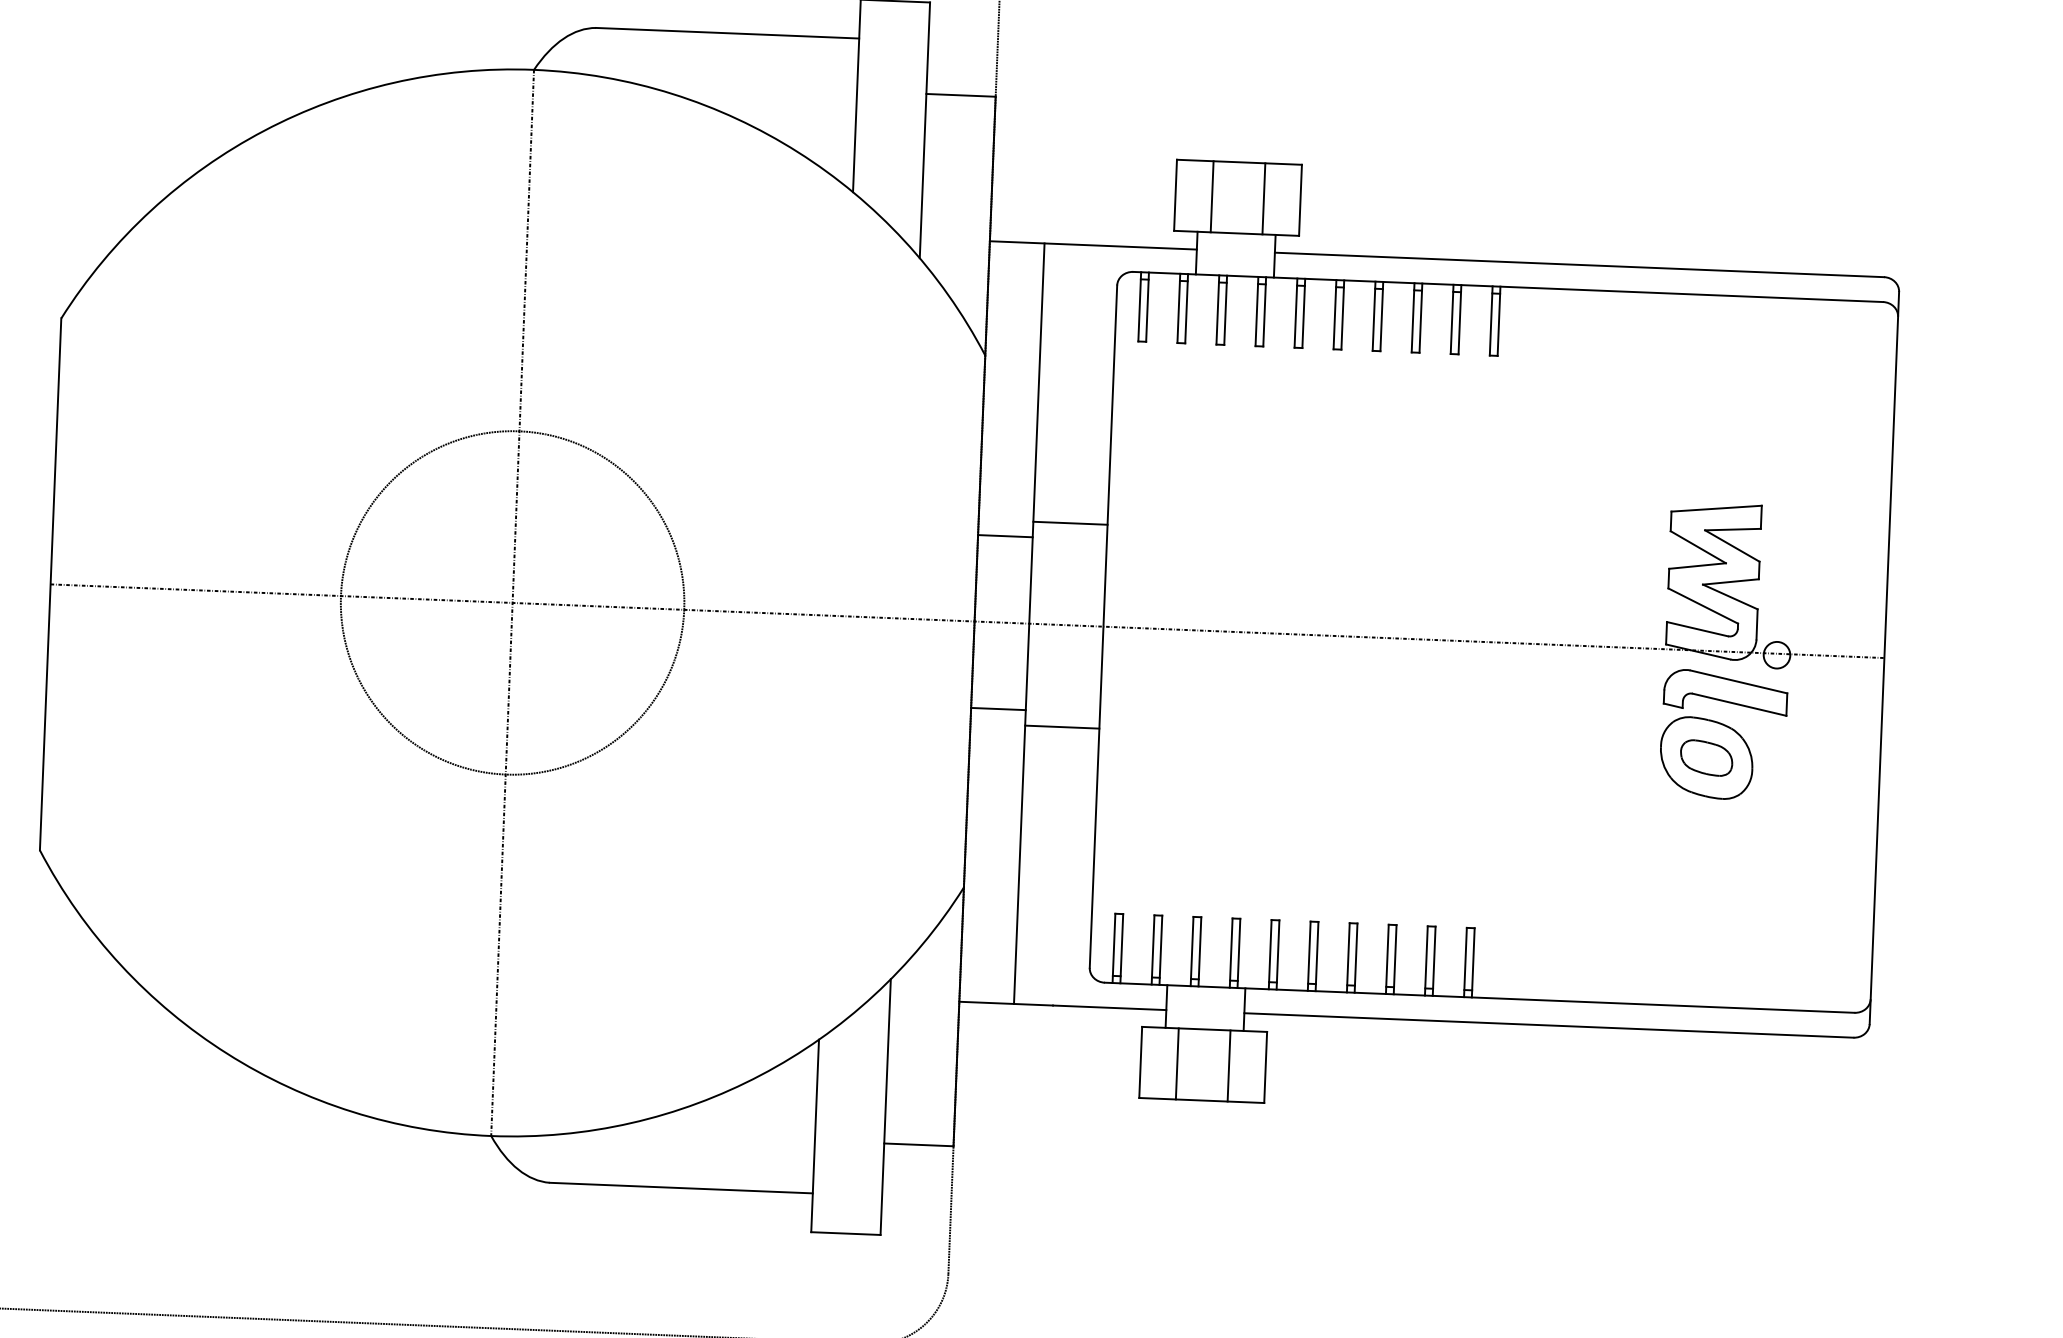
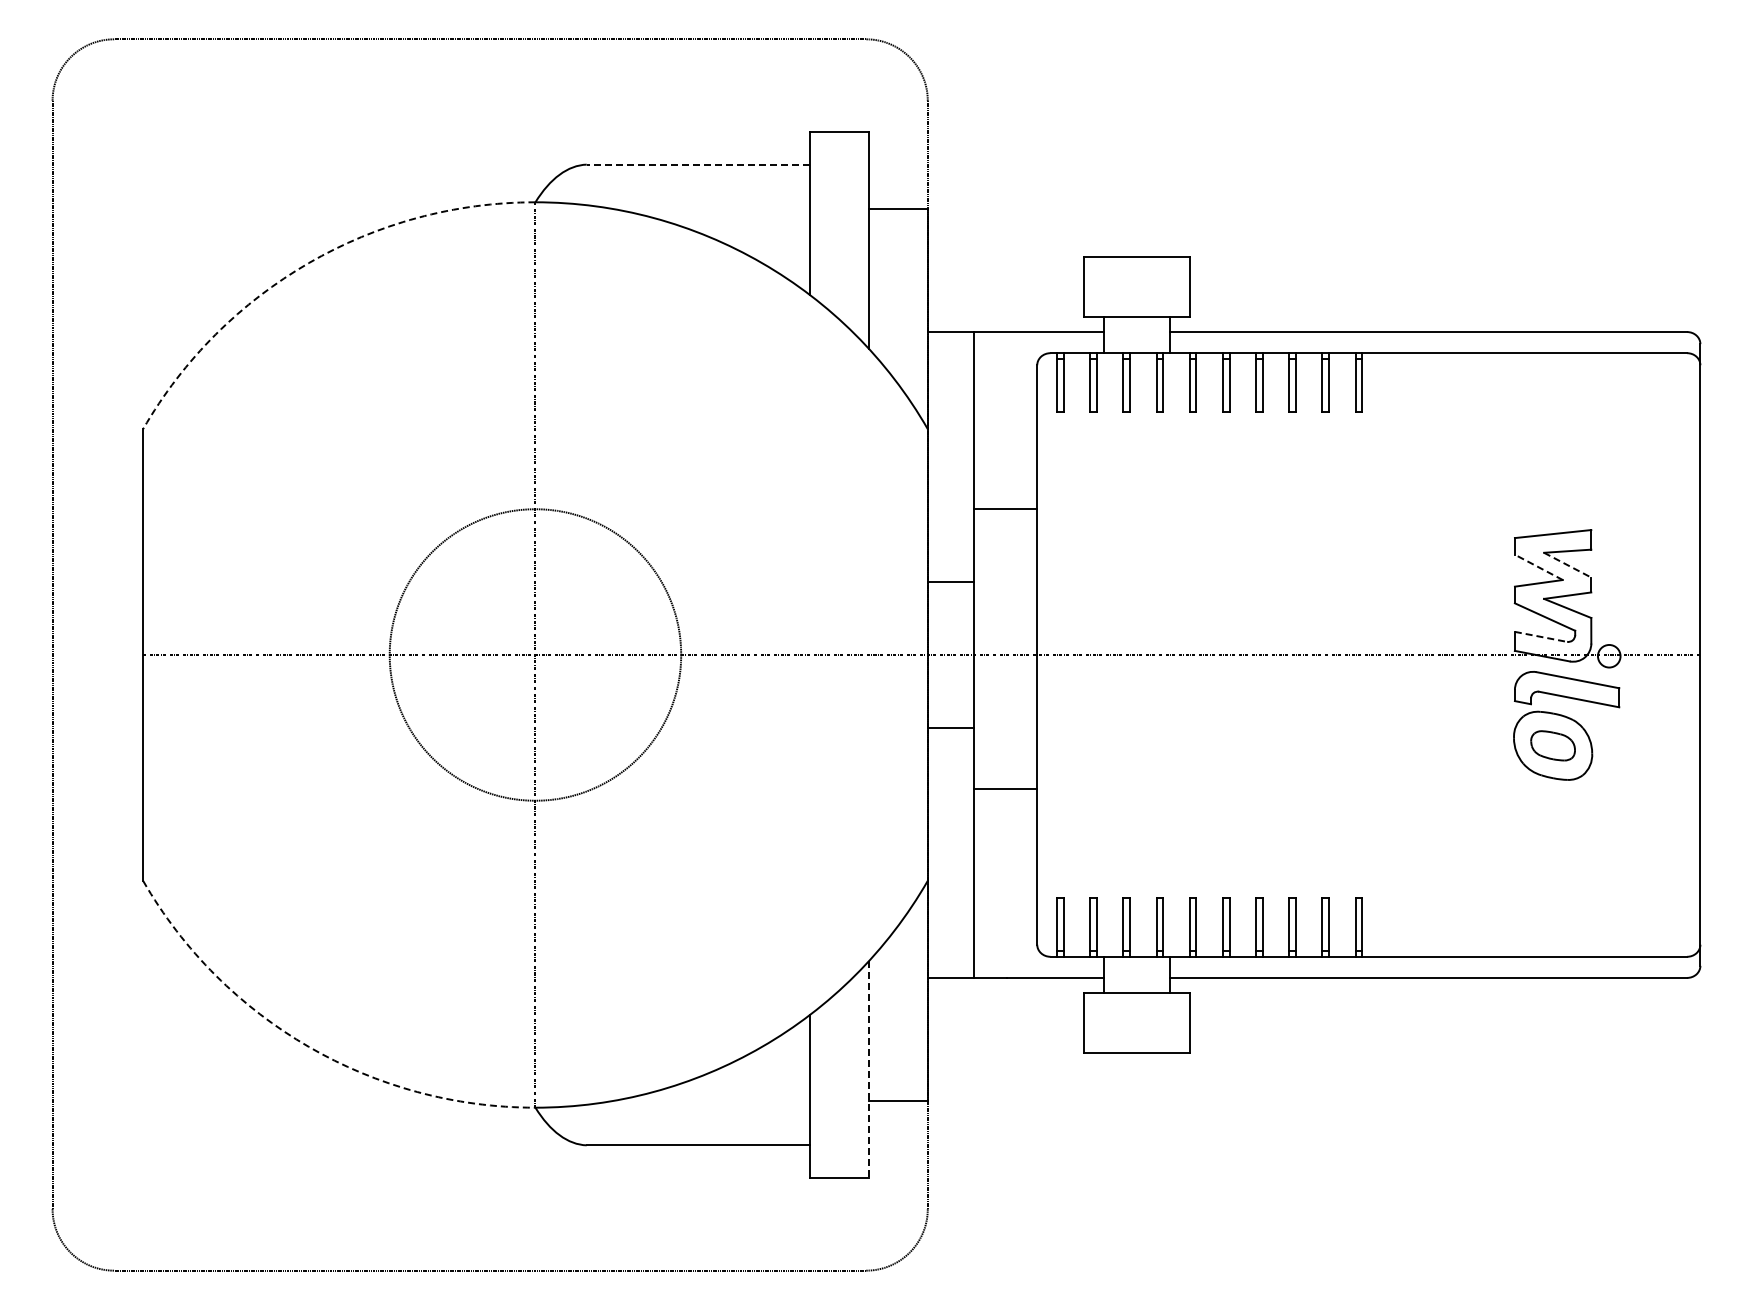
line: (727, 33) -> (698, 164), solid -> dashed
arc: (263, 131) -> (308, 263), solid -> dashed
line: (1211, 196) -> (1114, 286), removed
line: (1263, 198) -> (1158, 286), removed
line: (1070, 523) -> (1005, 509), moved
line: (1732, 546) -> (1567, 565), solid -> dashed
line: (1697, 547) -> (1538, 567), solid -> dashed
line: (1698, 628) -> (1541, 636), solid -> dashed
line: (1062, 727) -> (1005, 788), moved
arc: (226, 1053) -> (308, 1046), solid -> dashed
line: (1177, 1064) -> (1114, 1023), removed
line: (1228, 1066) -> (1158, 1023), removed
line: (885, 1106) -> (868, 1069), solid -> dashed

